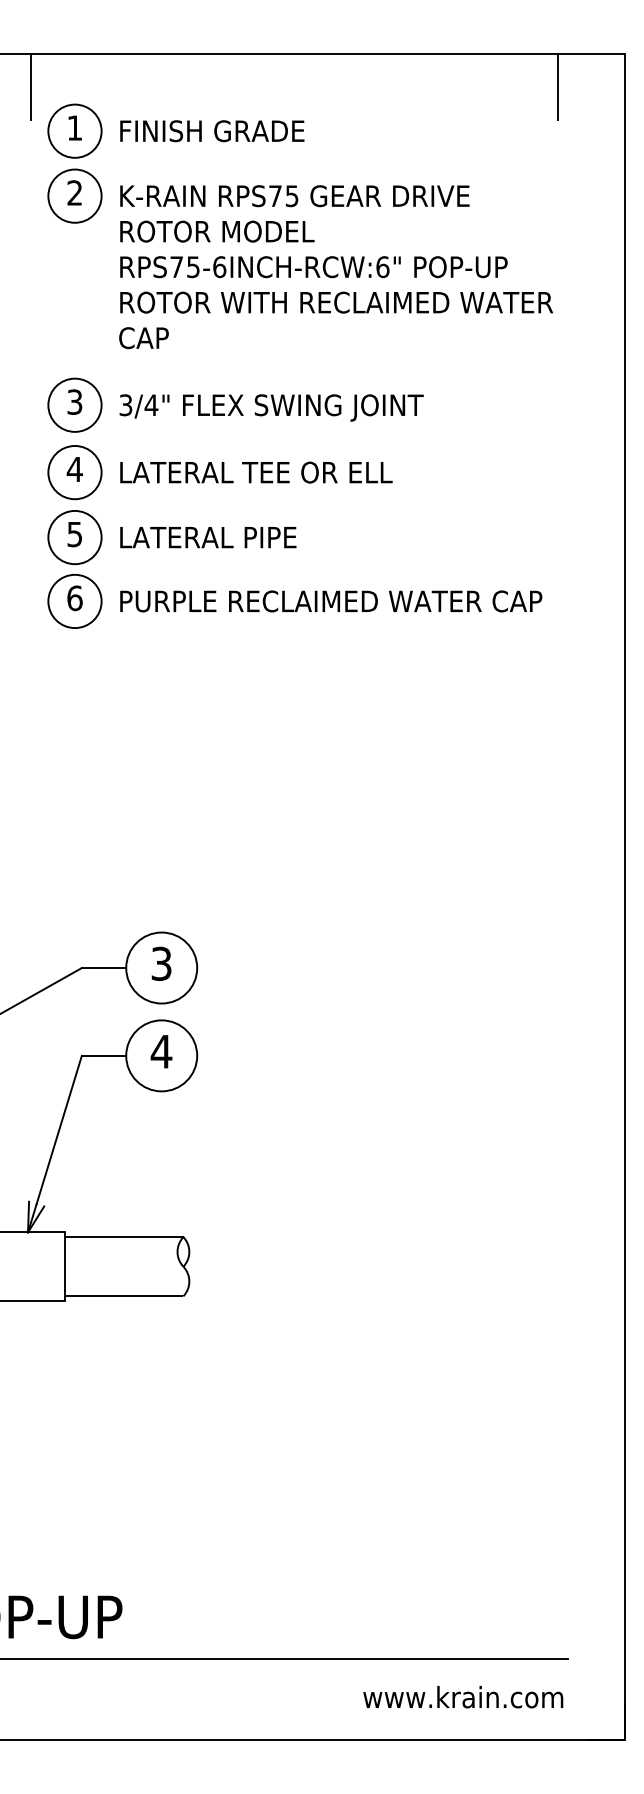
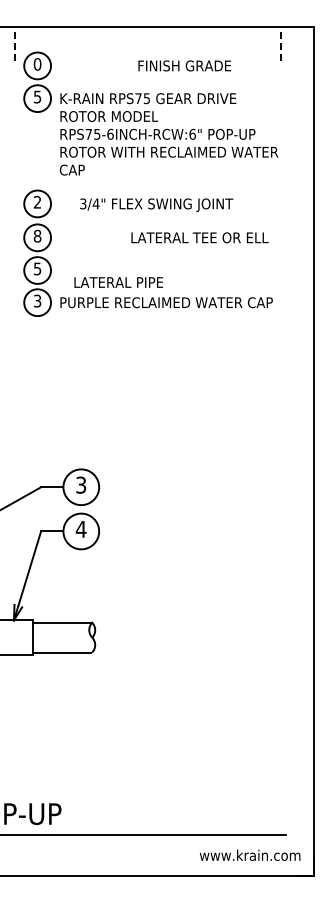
line: (31, 86) -> (15, 43), solid -> dashed
line: (557, 86) -> (280, 43), solid -> dashed
text: (74, 128) -> (37, 64), 1 -> 0
text: (211, 130) -> (184, 65), moved
text: (74, 191) -> (37, 96), 2 -> 5
text: (74, 402) -> (37, 202), 3 -> 2
text: (271, 408) -> (156, 205), moved
text: (74, 467) -> (37, 235), 4 -> 8
text: (255, 471) -> (199, 237), moved
text: (207, 537) -> (118, 282), moved
text: (74, 597) -> (37, 300), 6 -> 3
text: (464, 1695) -> (250, 854), moved

